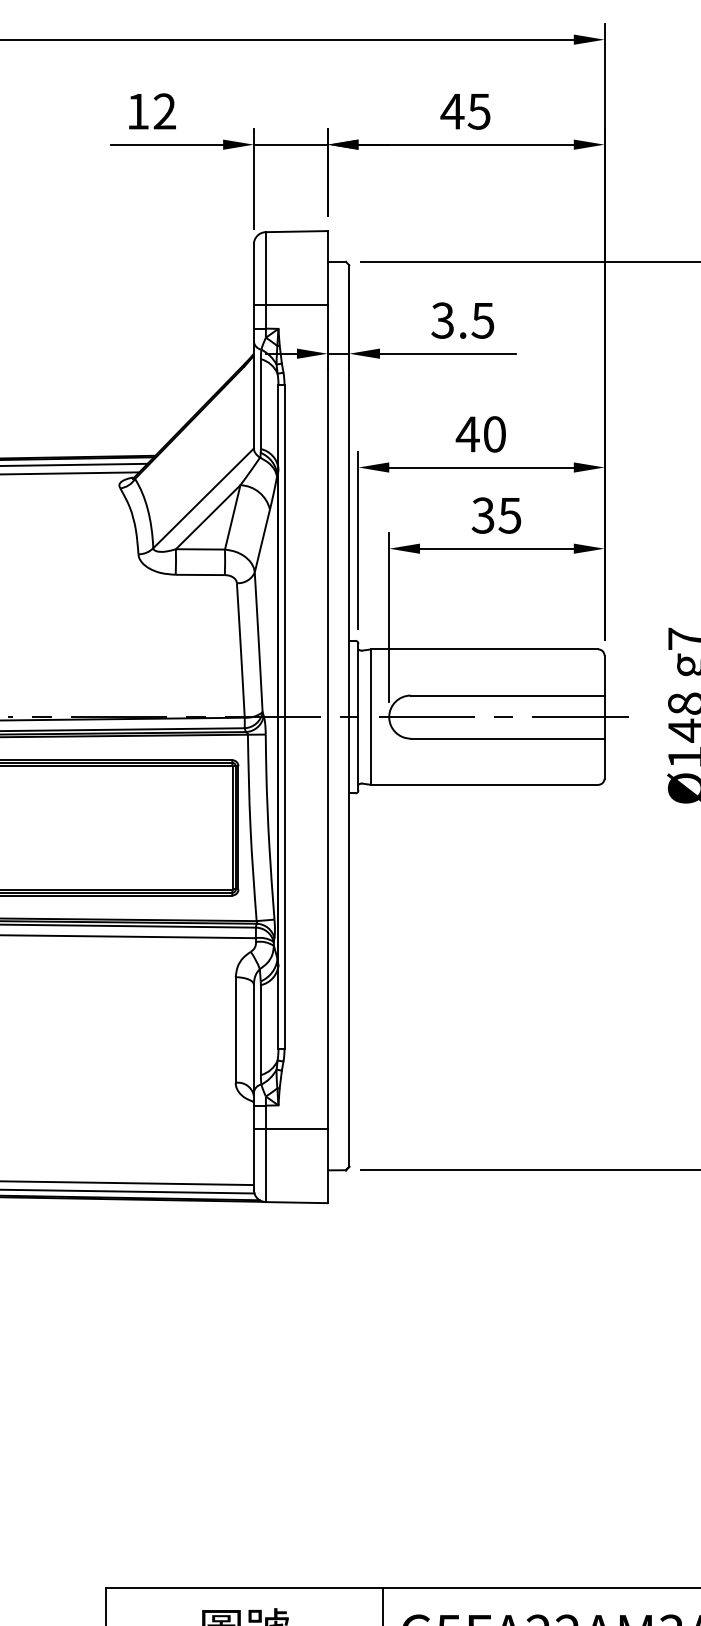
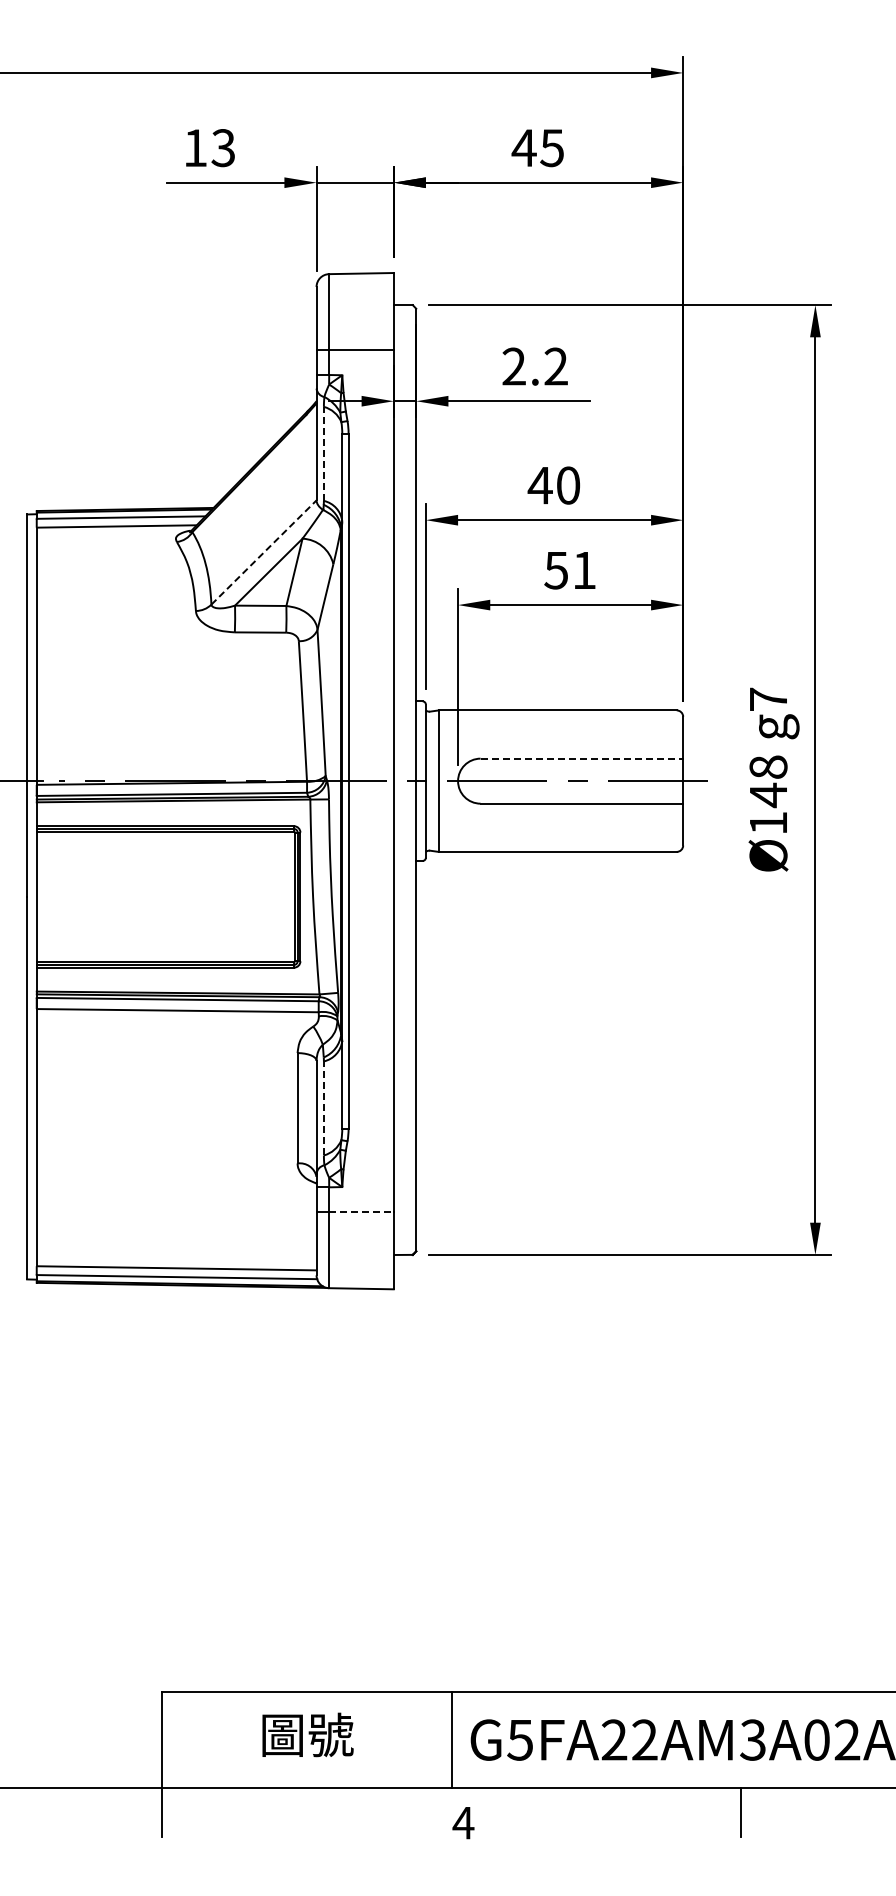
text: (164, 111) -> (223, 148), 12 -> 13
text: (462, 320) -> (534, 366), 3.5 -> 2.2
line: (260, 403) -> (323, 453), solid -> dashed
line: (204, 498) -> (264, 552), solid -> dashed
text: (495, 515) -> (569, 570), 35 -> 51
line: (508, 695) -> (582, 758), solid -> dashed
line: (260, 1029) -> (323, 1107), solid -> dashed
line: (296, 1129) -> (361, 1212), solid -> dashed

